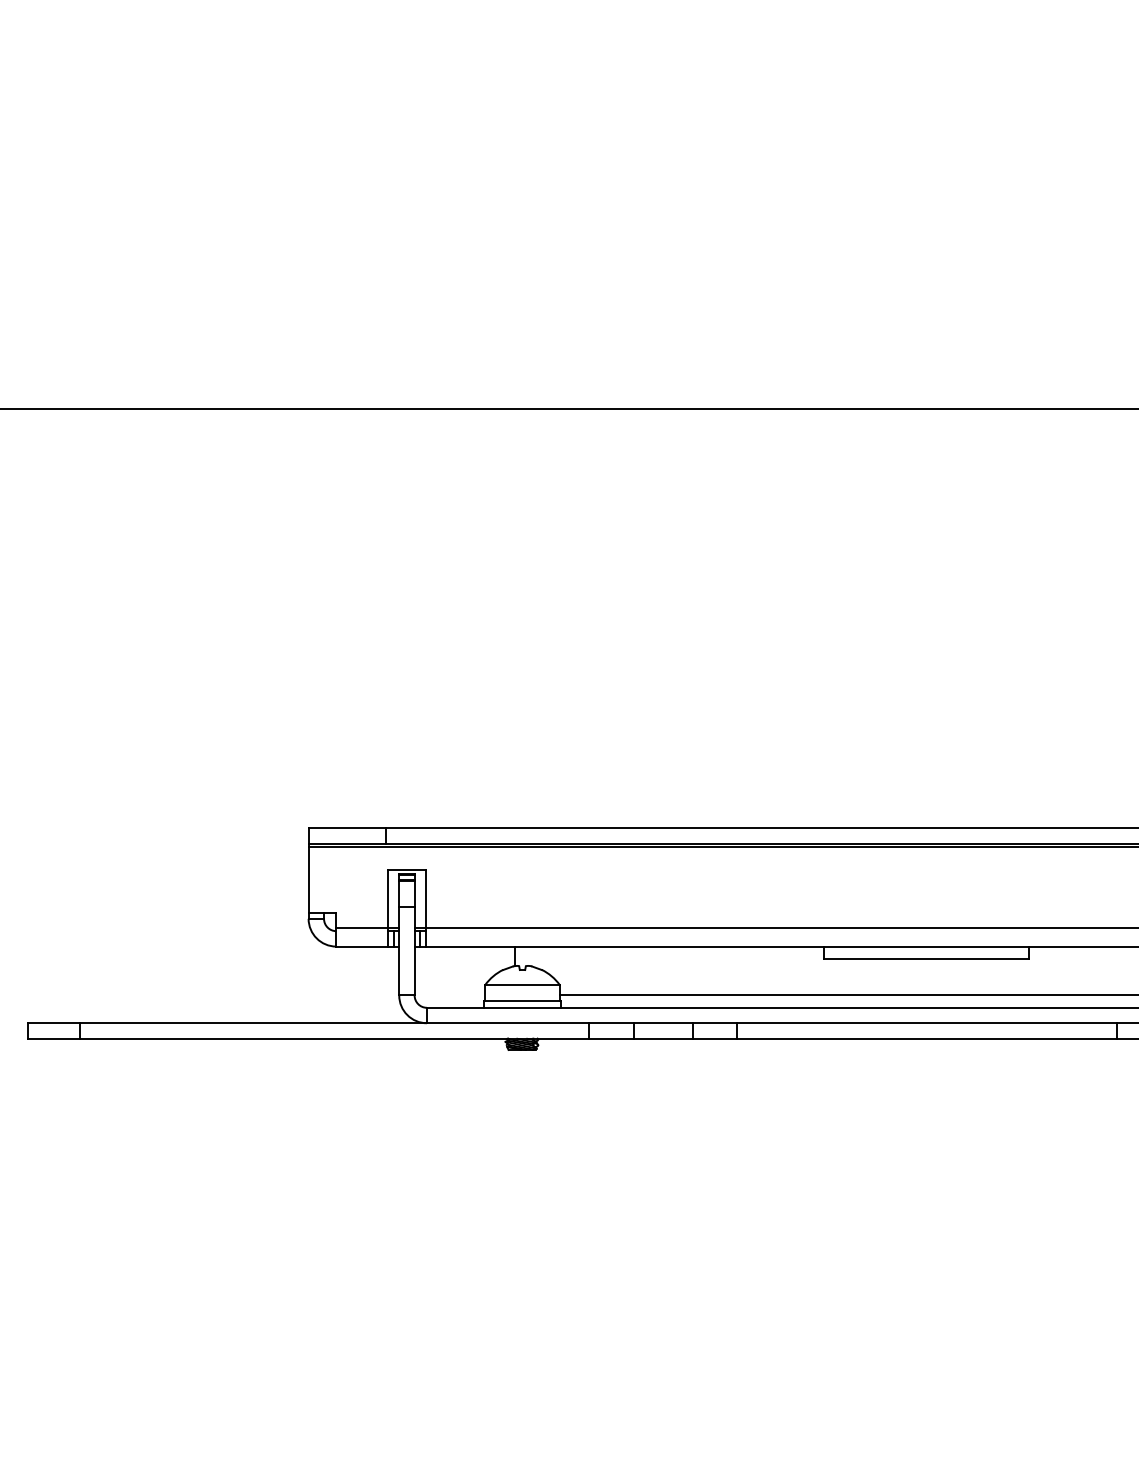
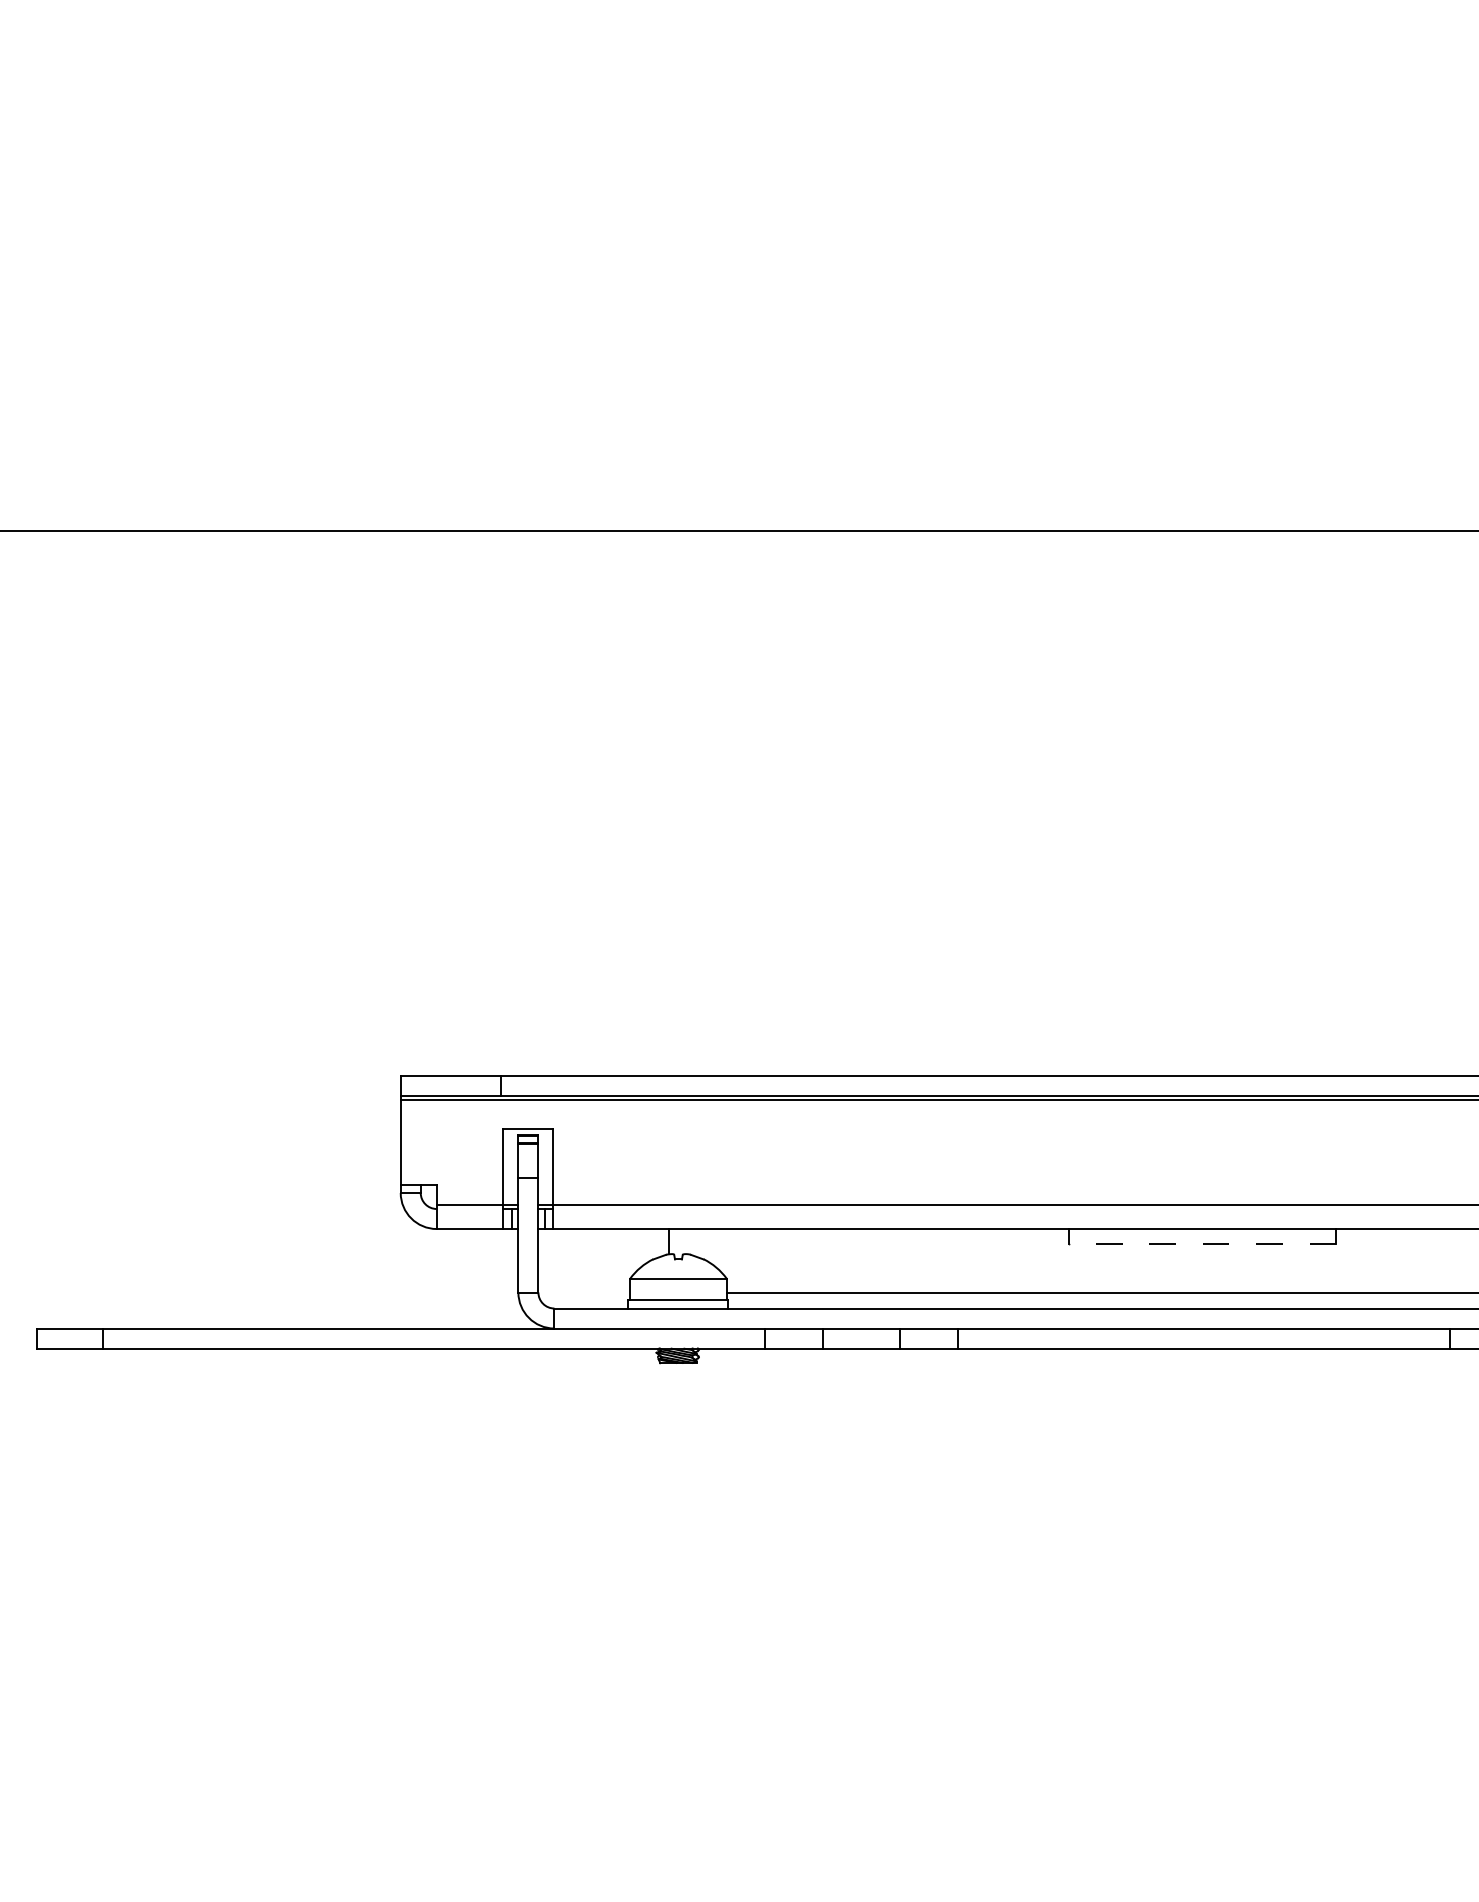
line: (926, 958) -> (1202, 1244), solid -> dashed

